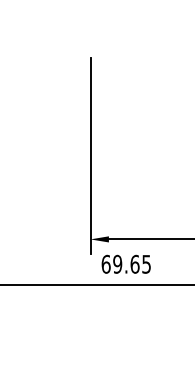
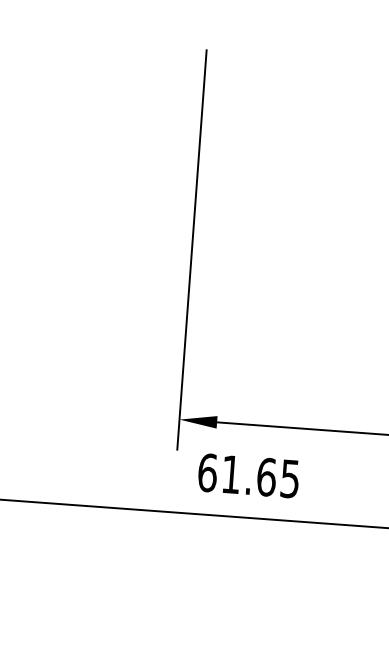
text: (117, 263) -> (230, 472), 69.65 -> 61.65

